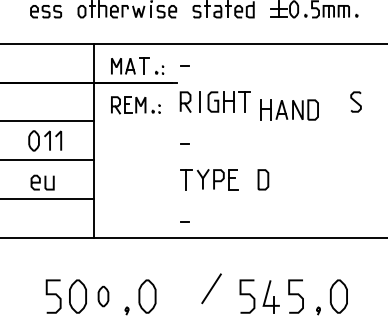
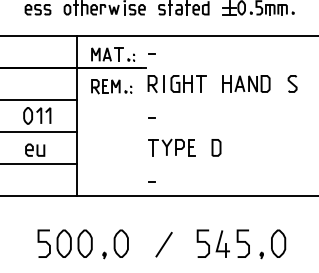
part: (289, 109) -> (246, 83), moved
line: (211, 288) -> (164, 244), moved
part: (103, 296) -> (85, 243), size x1.67

